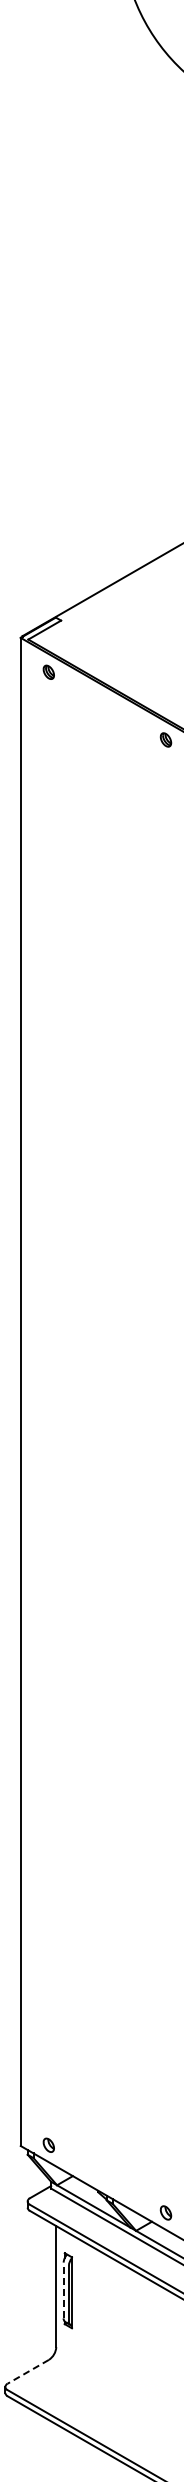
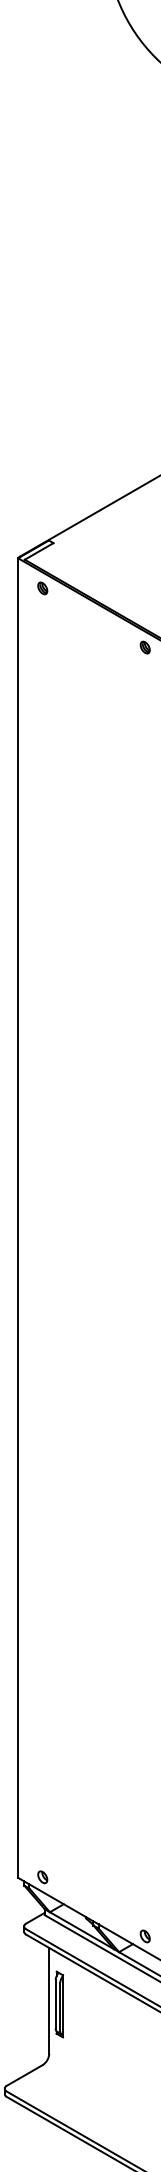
line: (63, 2290) -> (55, 2004), dashed -> solid
line: (28, 2371) -> (24, 2075), dashed -> solid

